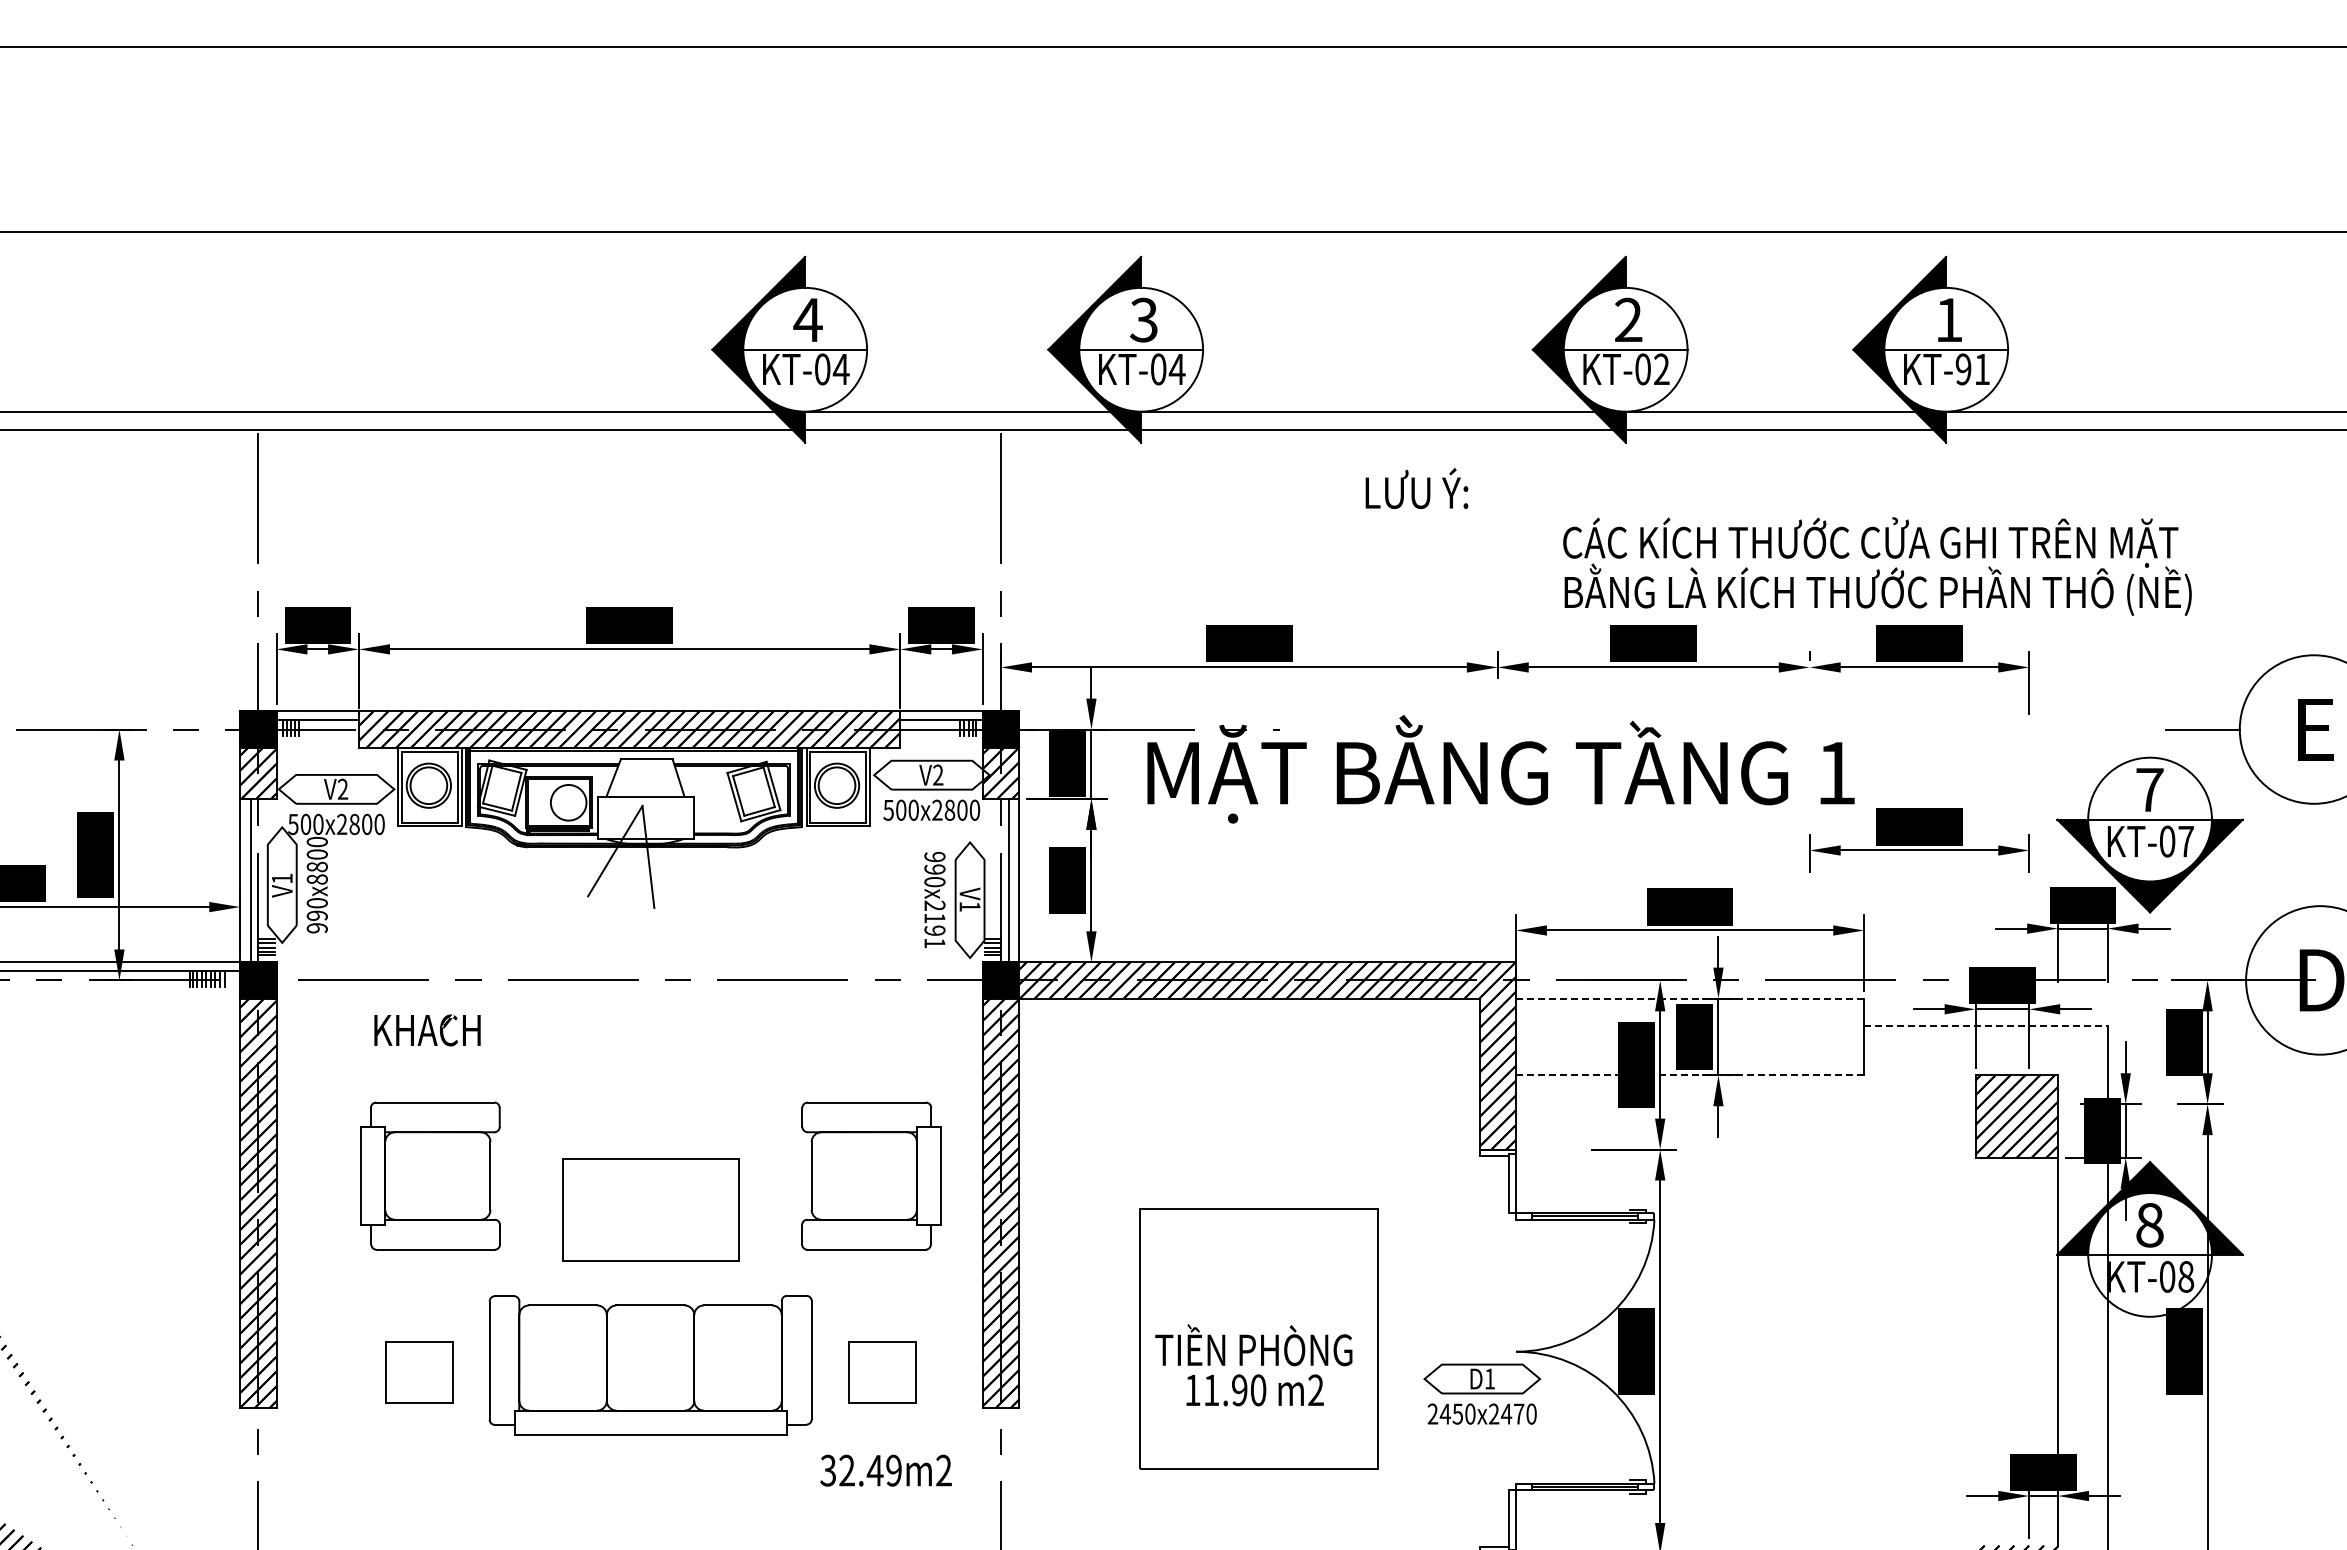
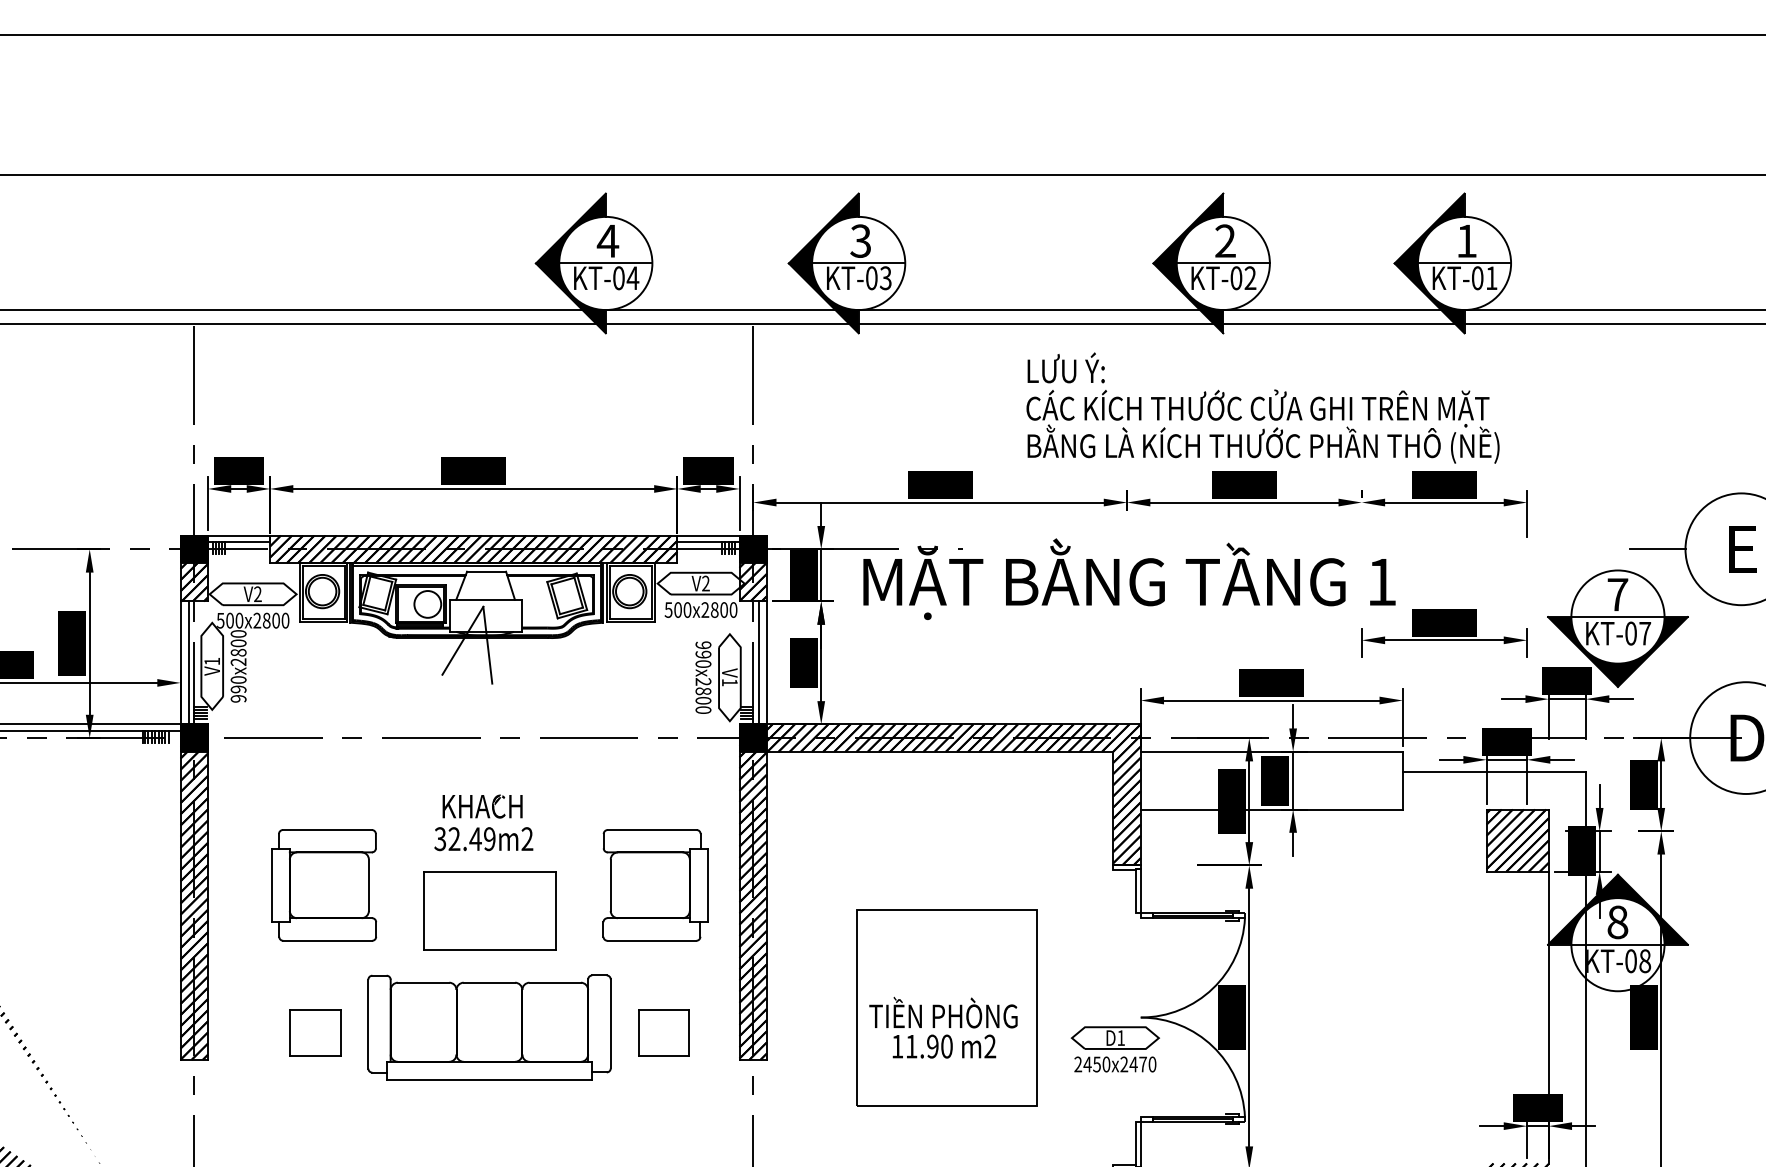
text: (1176, 369) -> (885, 278), KT-04 -> KT-03
text: (1963, 369) -> (1477, 278), KT-91 -> KT-01
text: (1877, 566) -> (1263, 426), moved
text: (316, 879) -> (238, 662), 990x8800 -> 990x2800
text: (934, 930) -> (703, 700), 990x2191 -> 990x2800
line: (1690, 998) -> (1272, 751), dashed -> solid
line: (1985, 1025) -> (1494, 772), dashed -> solid
text: (427, 1030) -> (482, 806), moved
line: (1689, 1075) -> (1271, 809), dashed -> solid
text: (885, 1470) -> (483, 839), moved

